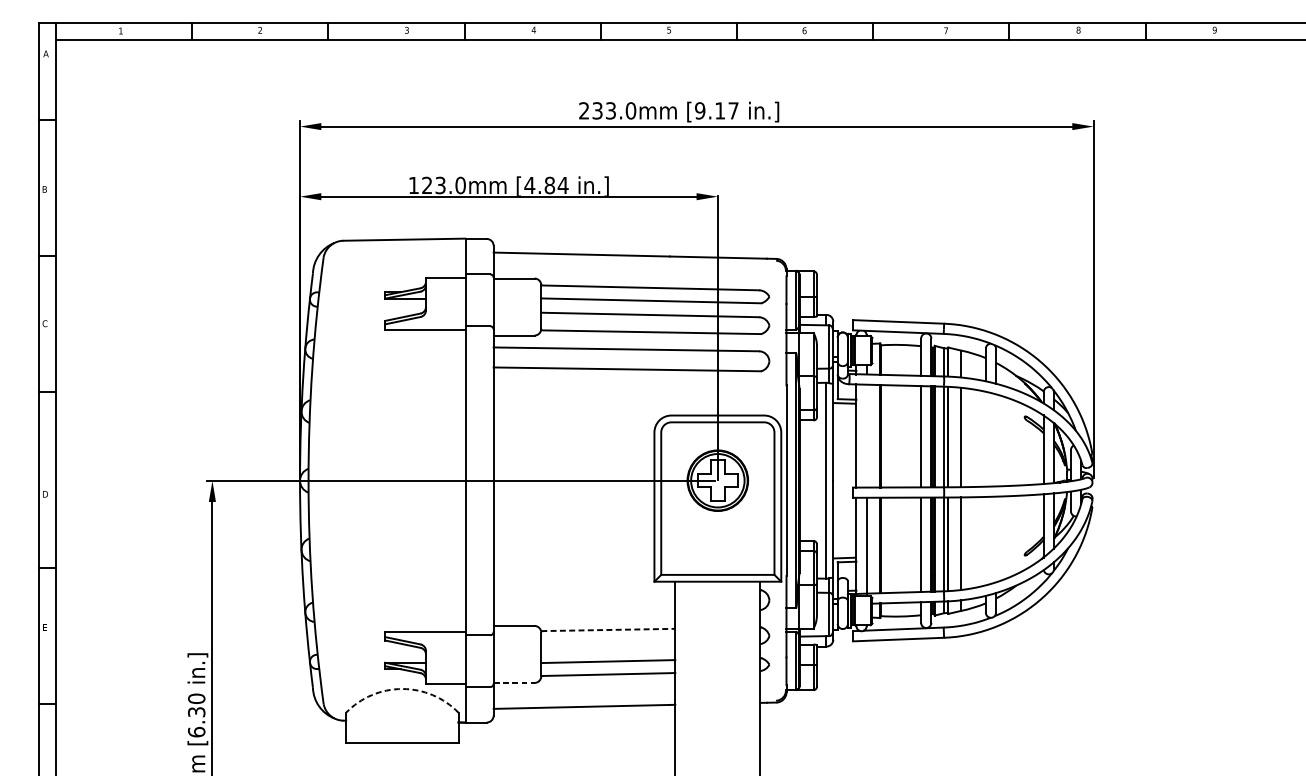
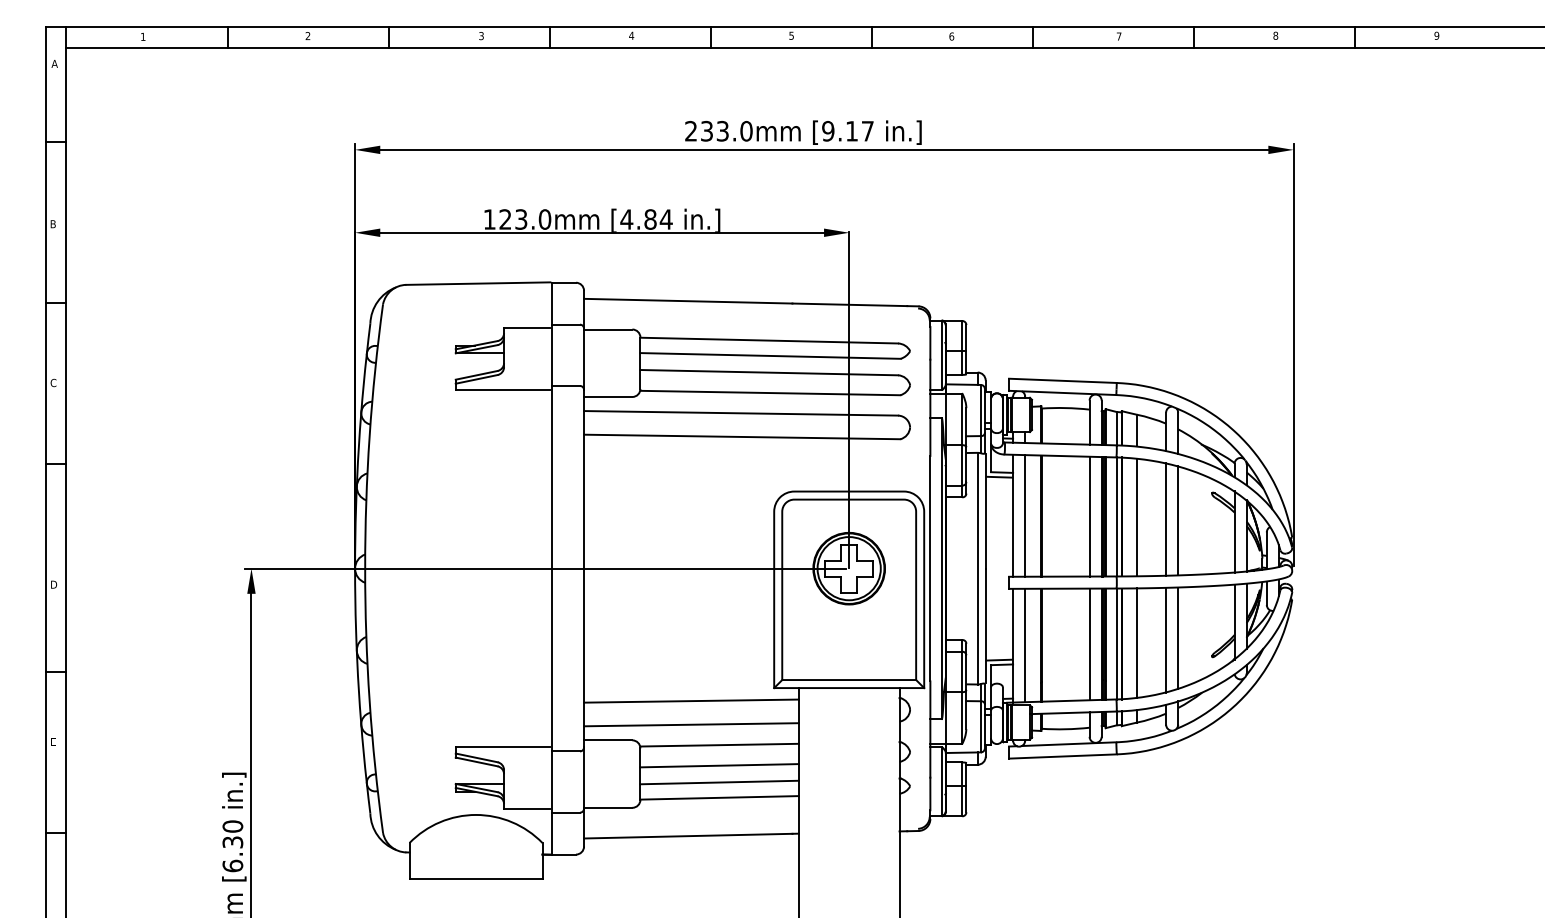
line: (866, 435) -> (1025, 515), added
line: (986, 439) -> (1166, 519), added
line: (996, 440) -> (1178, 520), added
line: (996, 539) -> (1178, 638), added
line: (986, 540) -> (1166, 639), added
line: (584, 592) -> (691, 700), added
line: (584, 612) -> (691, 724), added
line: (609, 630) -> (720, 745), dashed -> solid
line: (608, 647) -> (719, 765), added
line: (514, 682) -> (608, 807), dashed -> solid
arc: (402, 688) -> (476, 814), dashed -> solid

